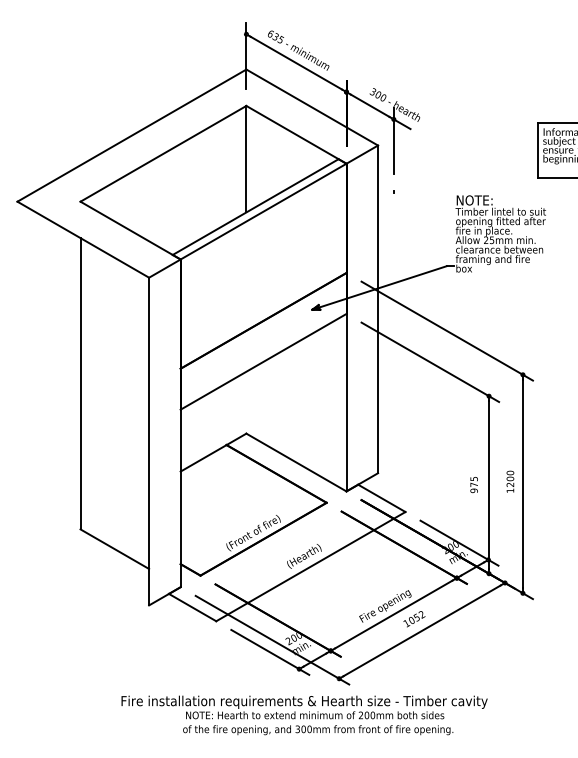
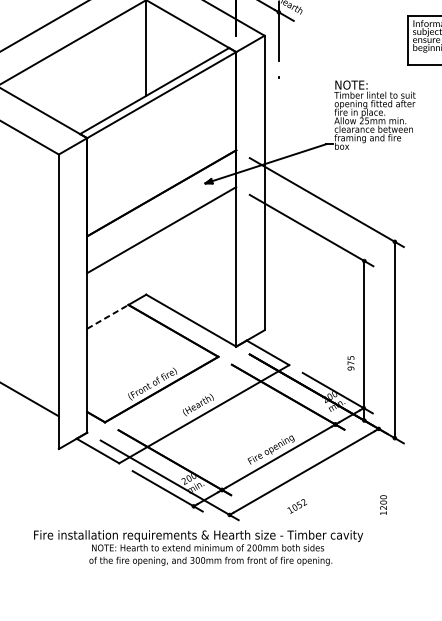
line: (204, 458) -> (108, 317), solid -> dashed
text: (510, 481) -> (383, 504), moved
text: (473, 485) -> (350, 363), moved
text: (414, 619) -> (297, 506), moved

